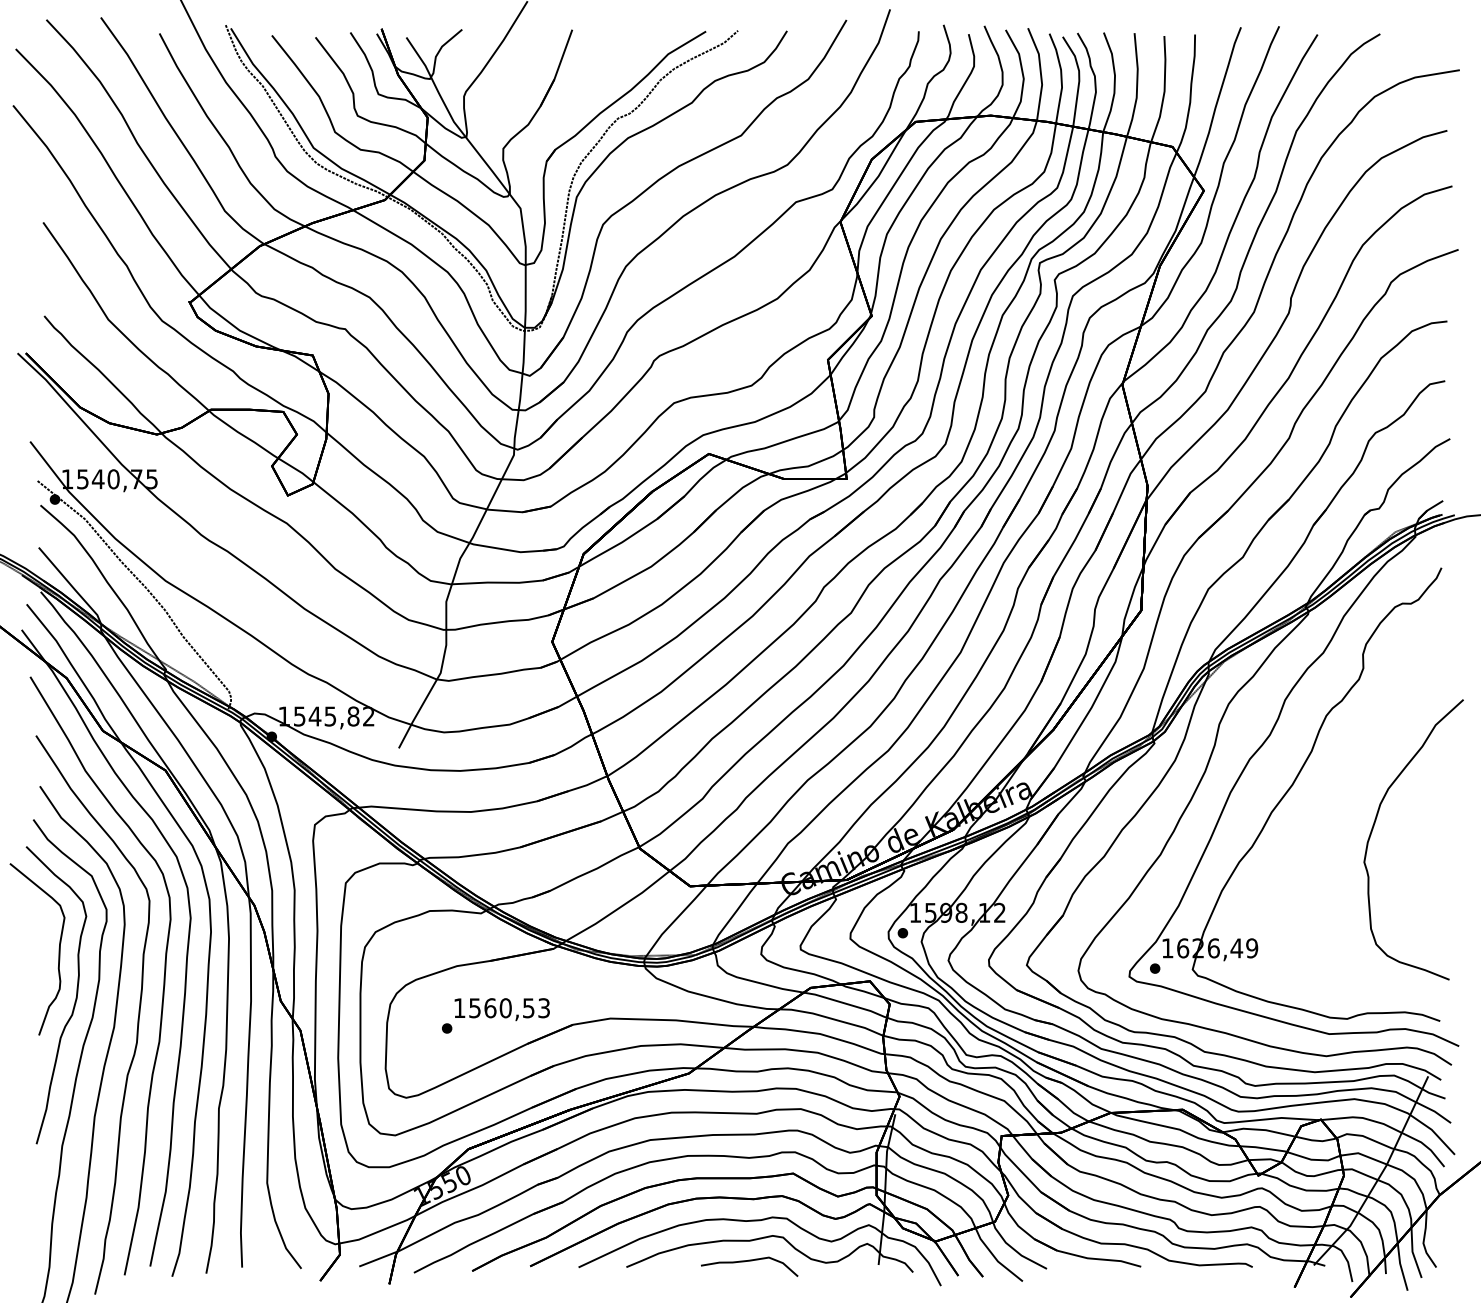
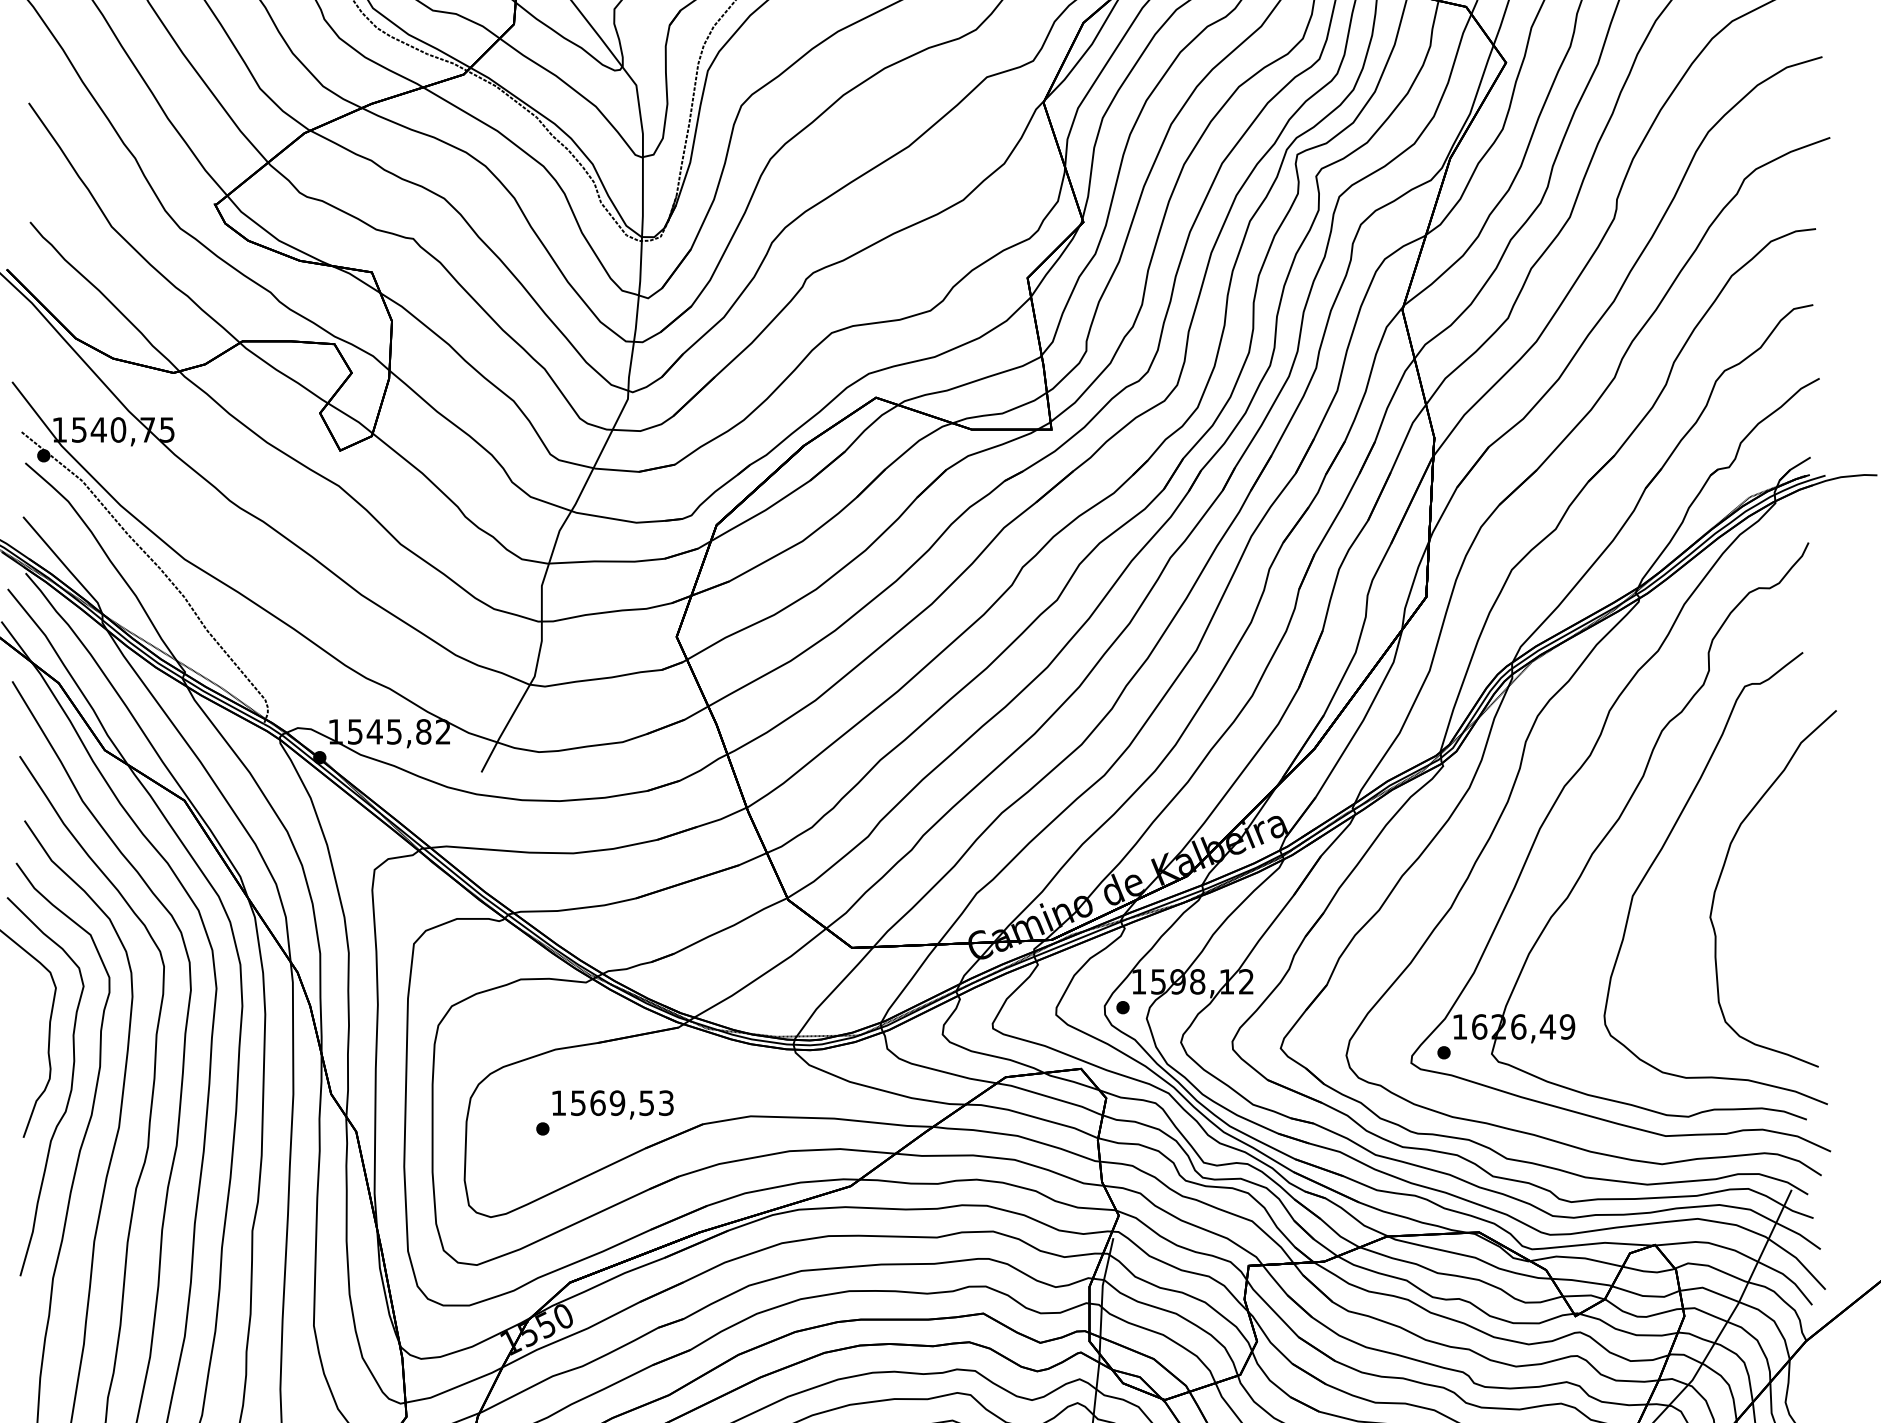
curve: (1327, 808) -> (1663, 848), added
text: (505, 1008) -> (617, 1103), 1560,53 -> 1569,53

